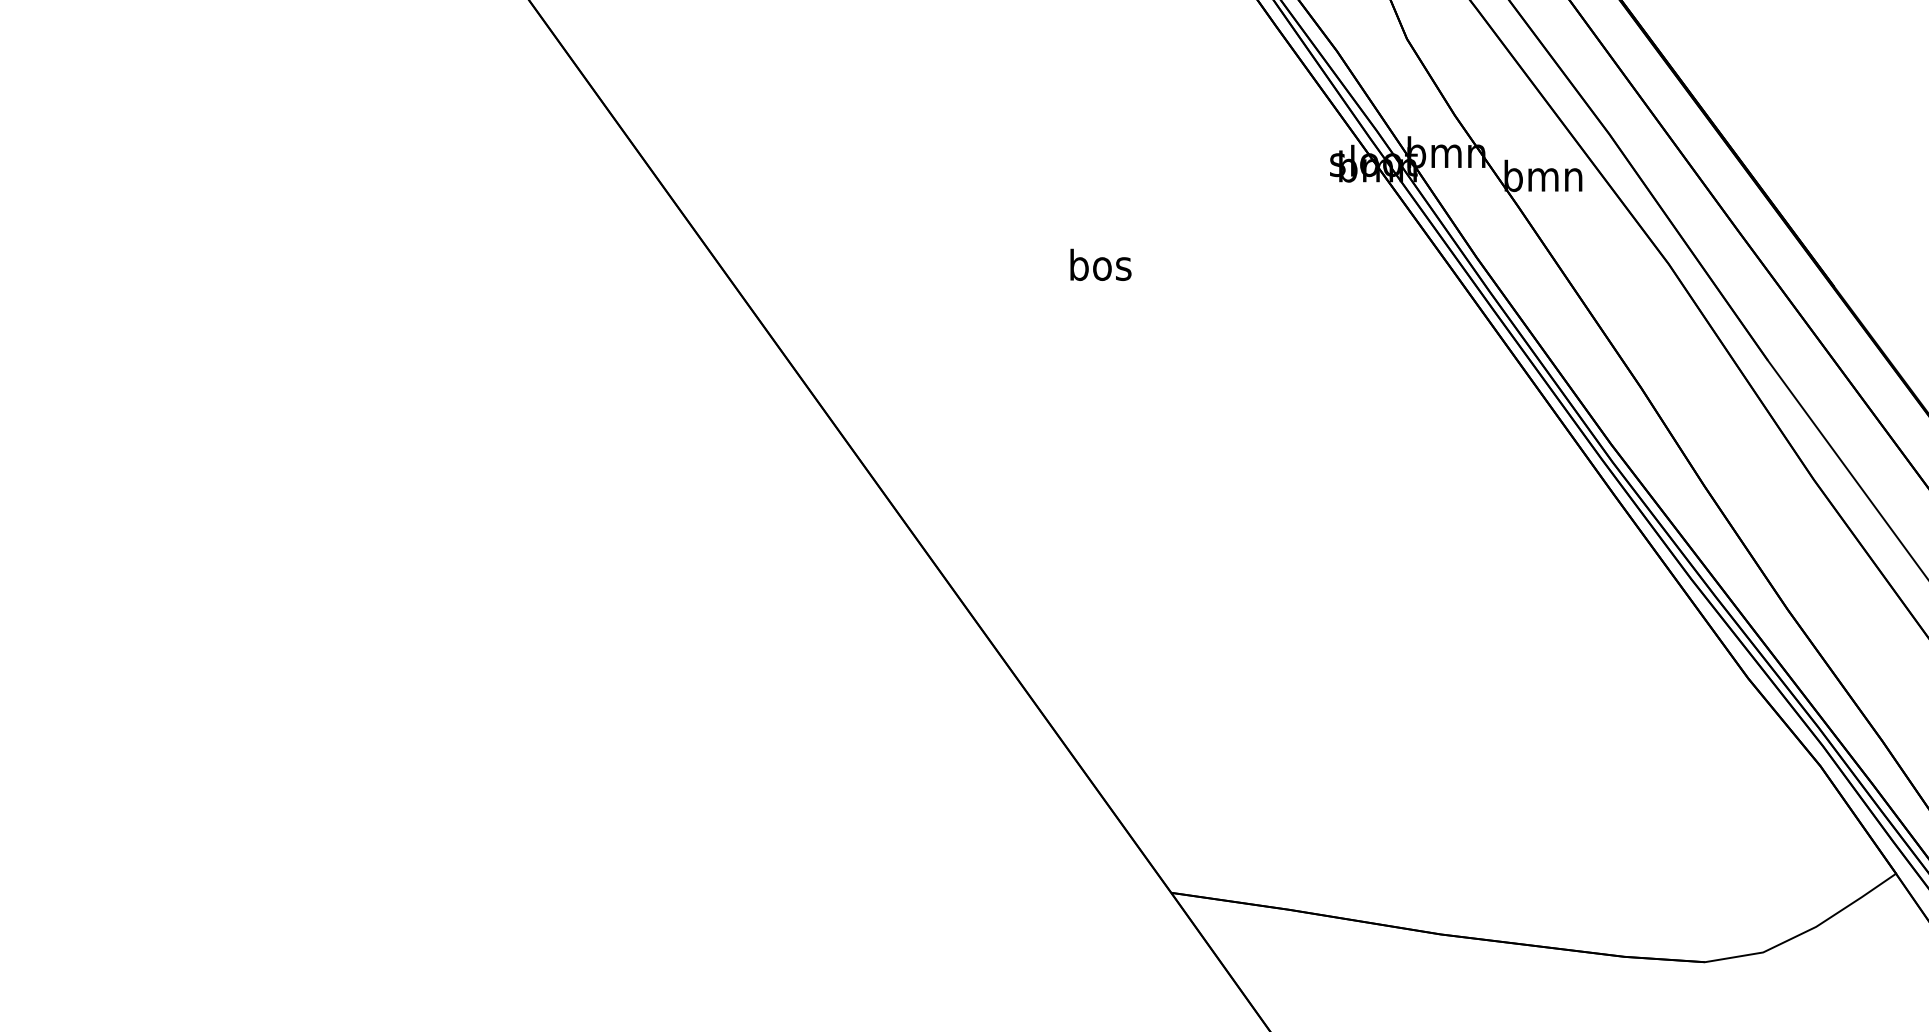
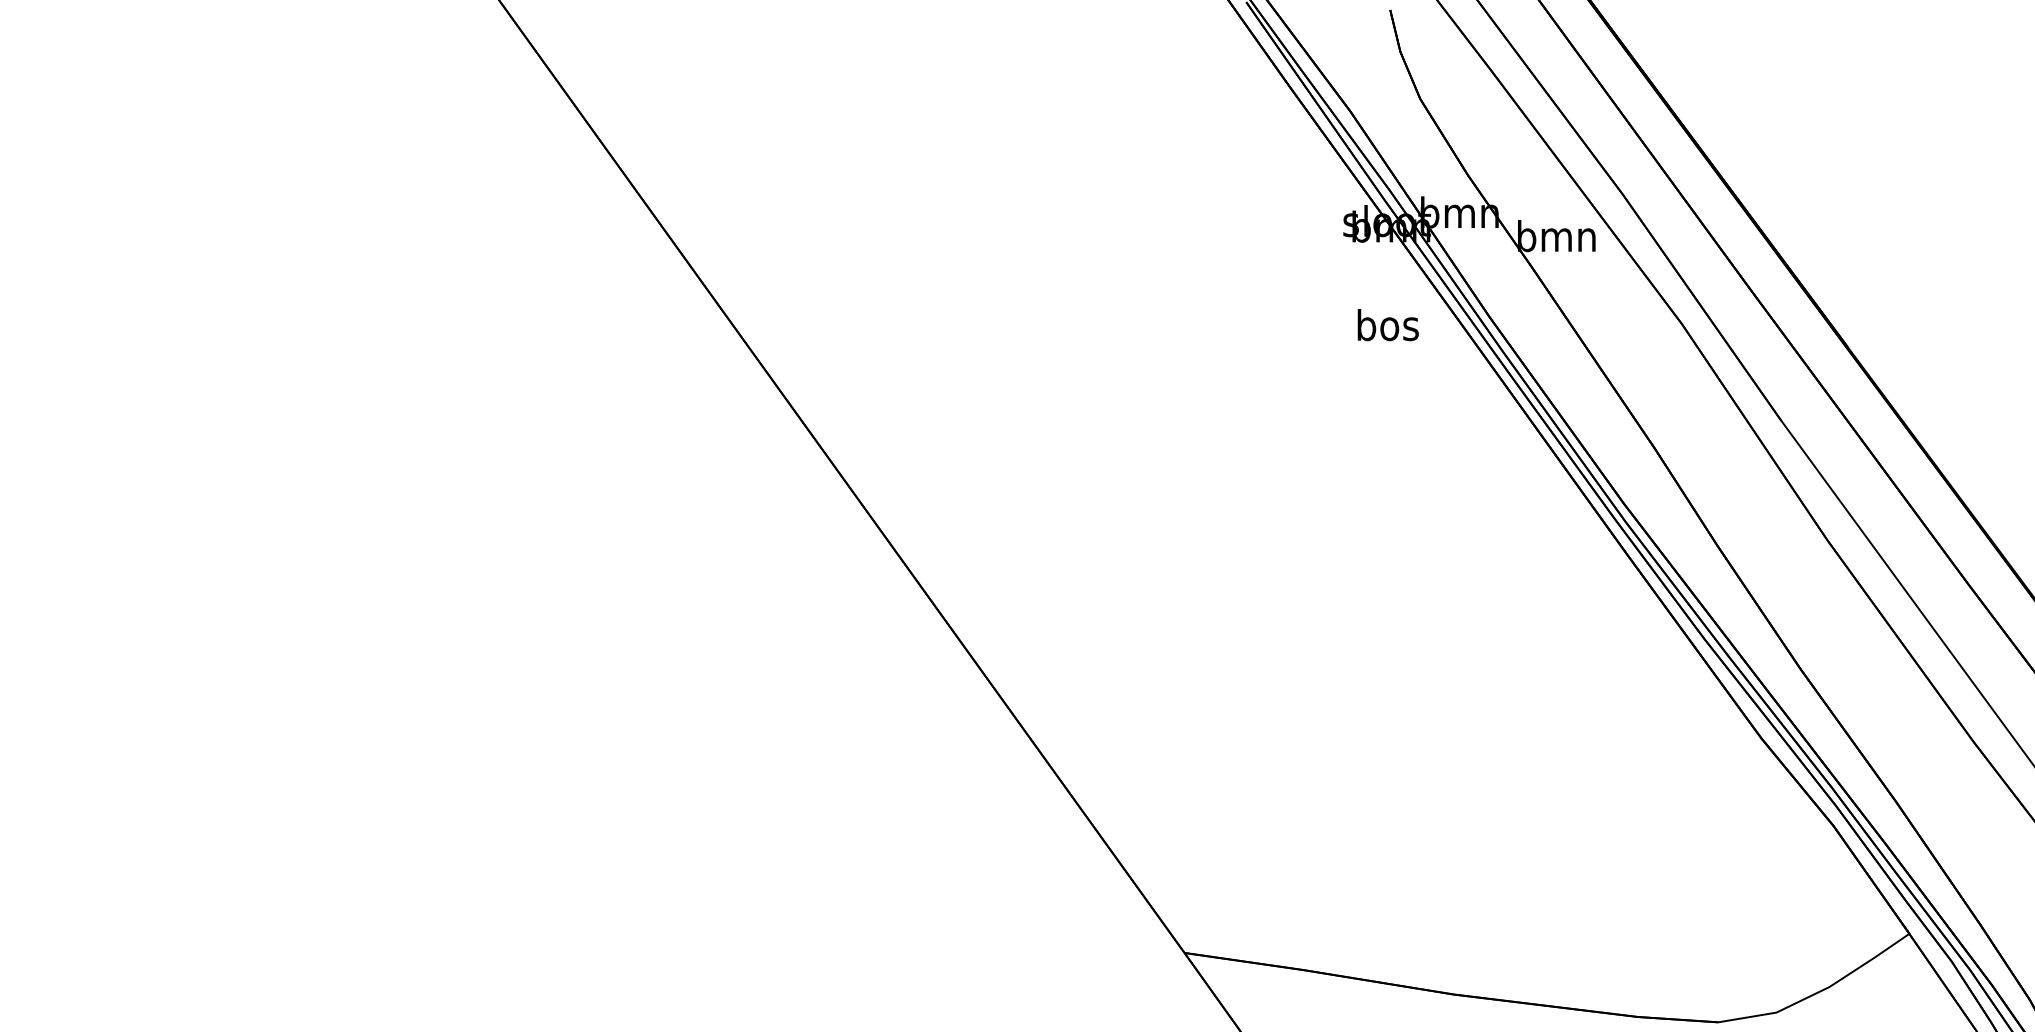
text: (1100, 265) -> (1387, 325), moved

